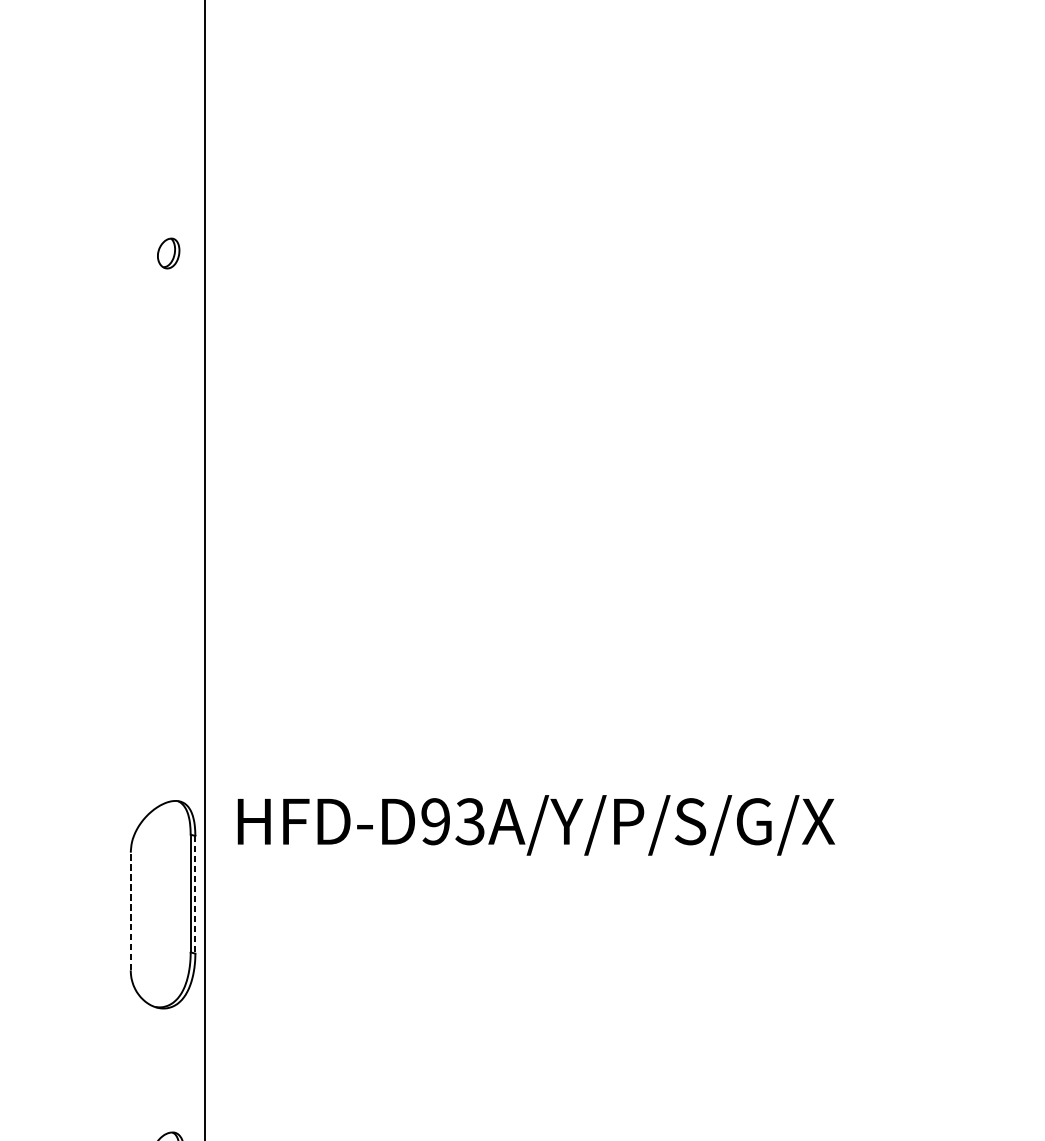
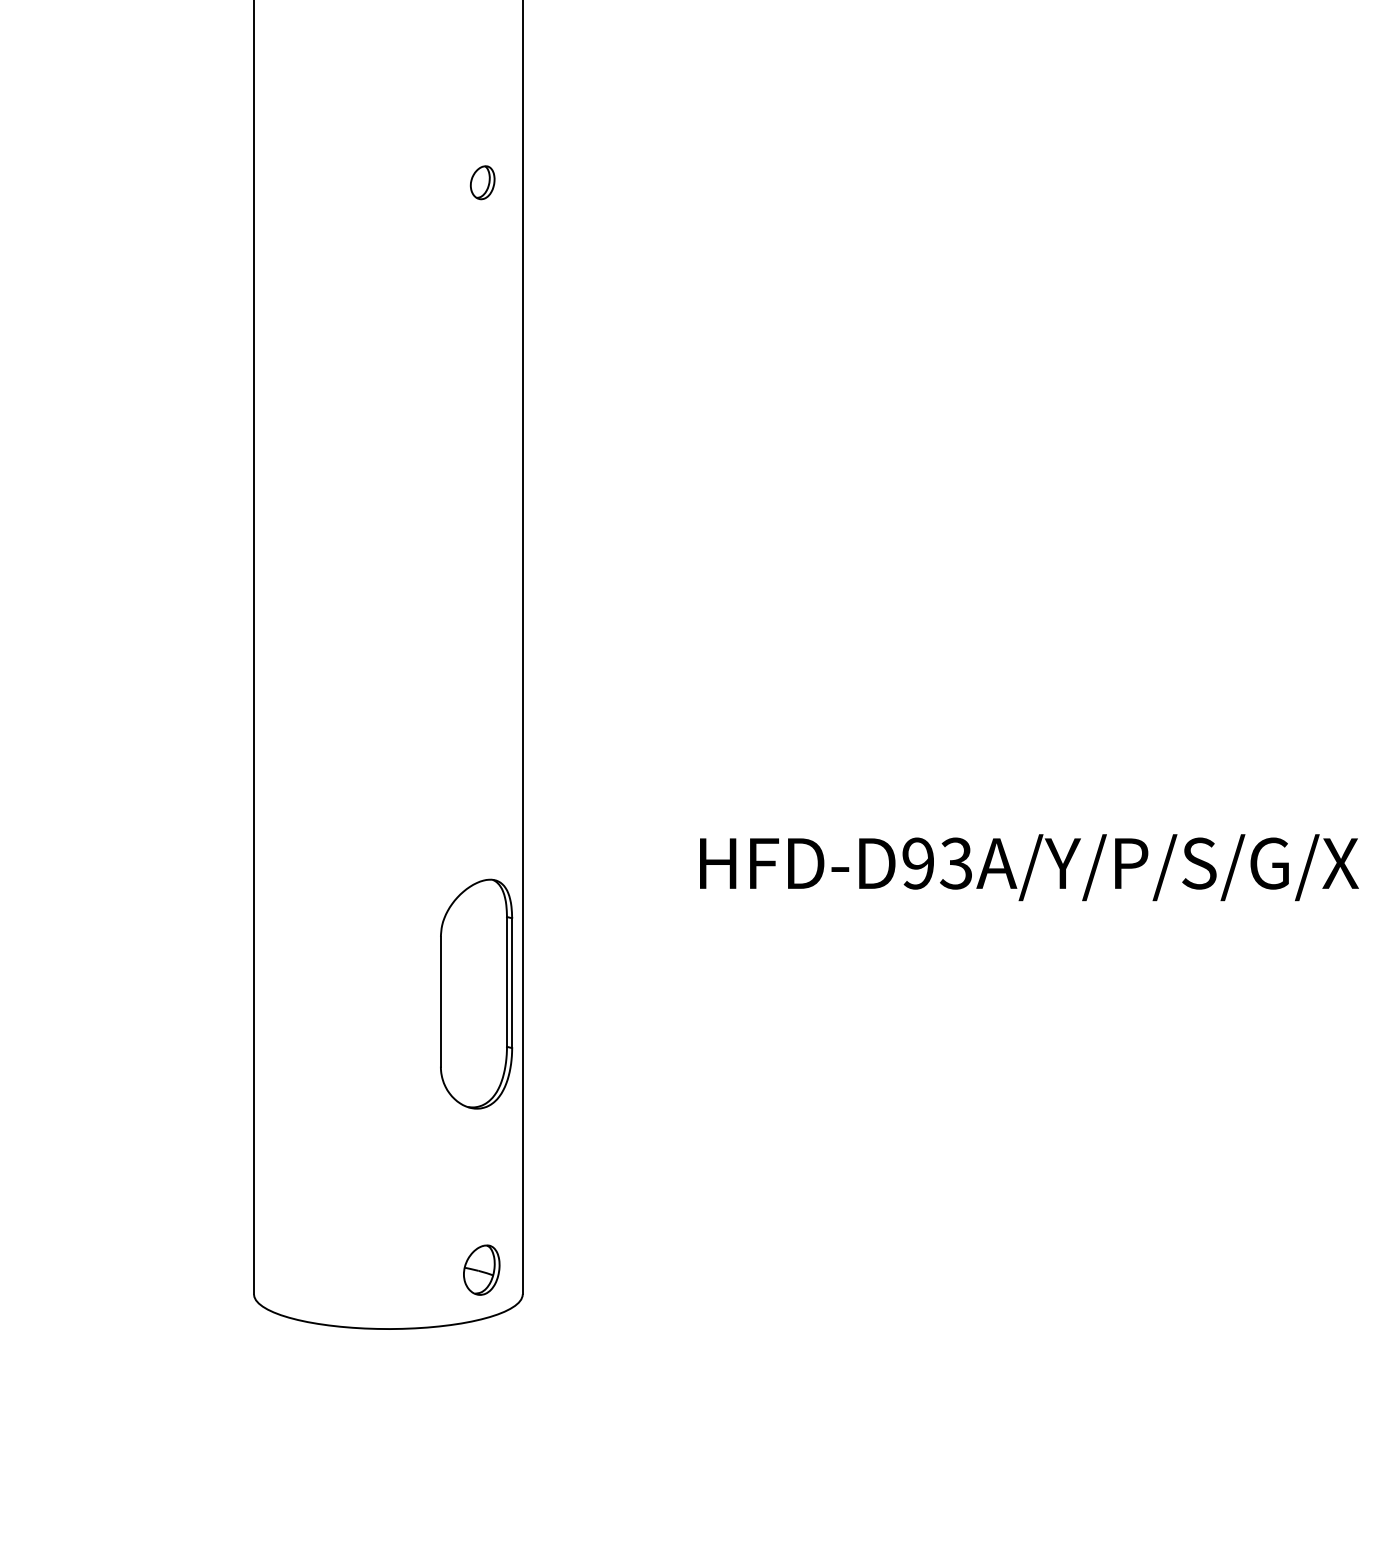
part: (168, 253) -> (482, 182), moved
text: (536, 825) -> (1029, 867), moved
line: (195, 895) -> (512, 983), dashed -> solid
line: (130, 911) -> (440, 1001), dashed -> solid

